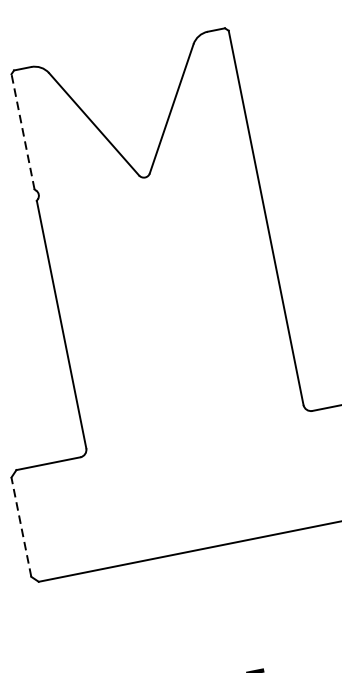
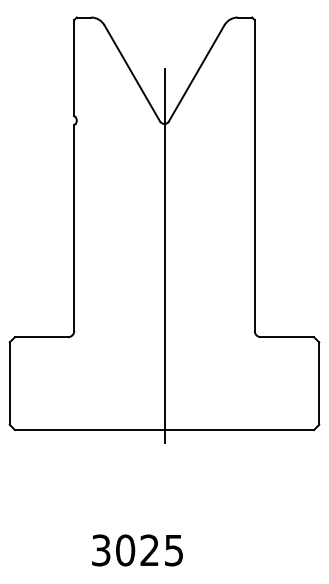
line: (23, 131) -> (74, 67), dashed -> solid
line: (176, 335) -> (164, 255), added
line: (20, 527) -> (9, 383), dashed -> solid

